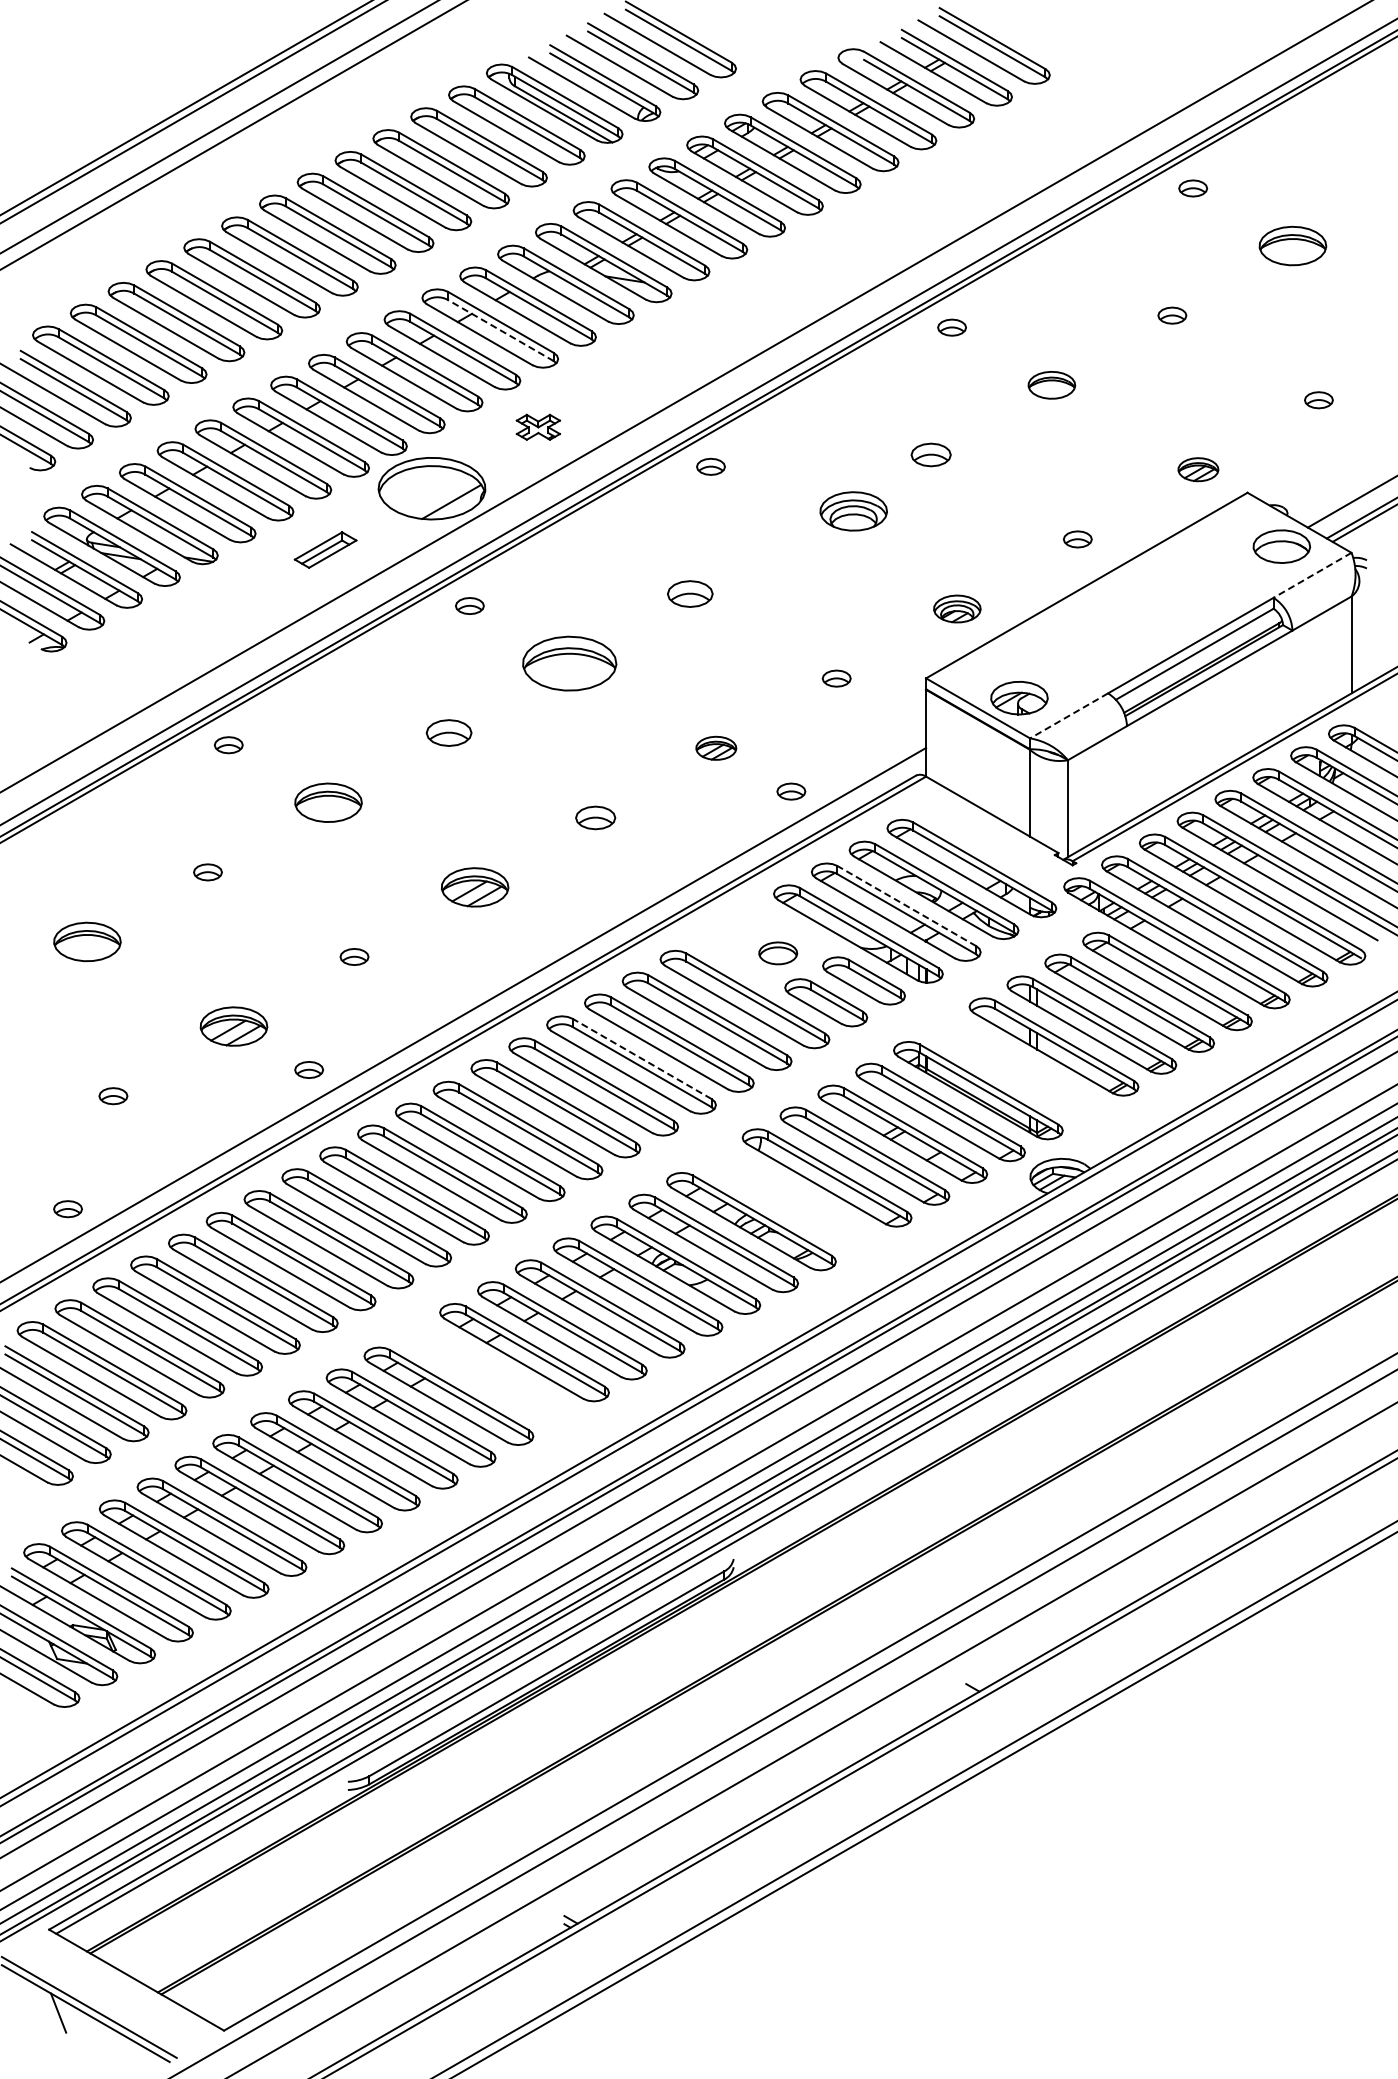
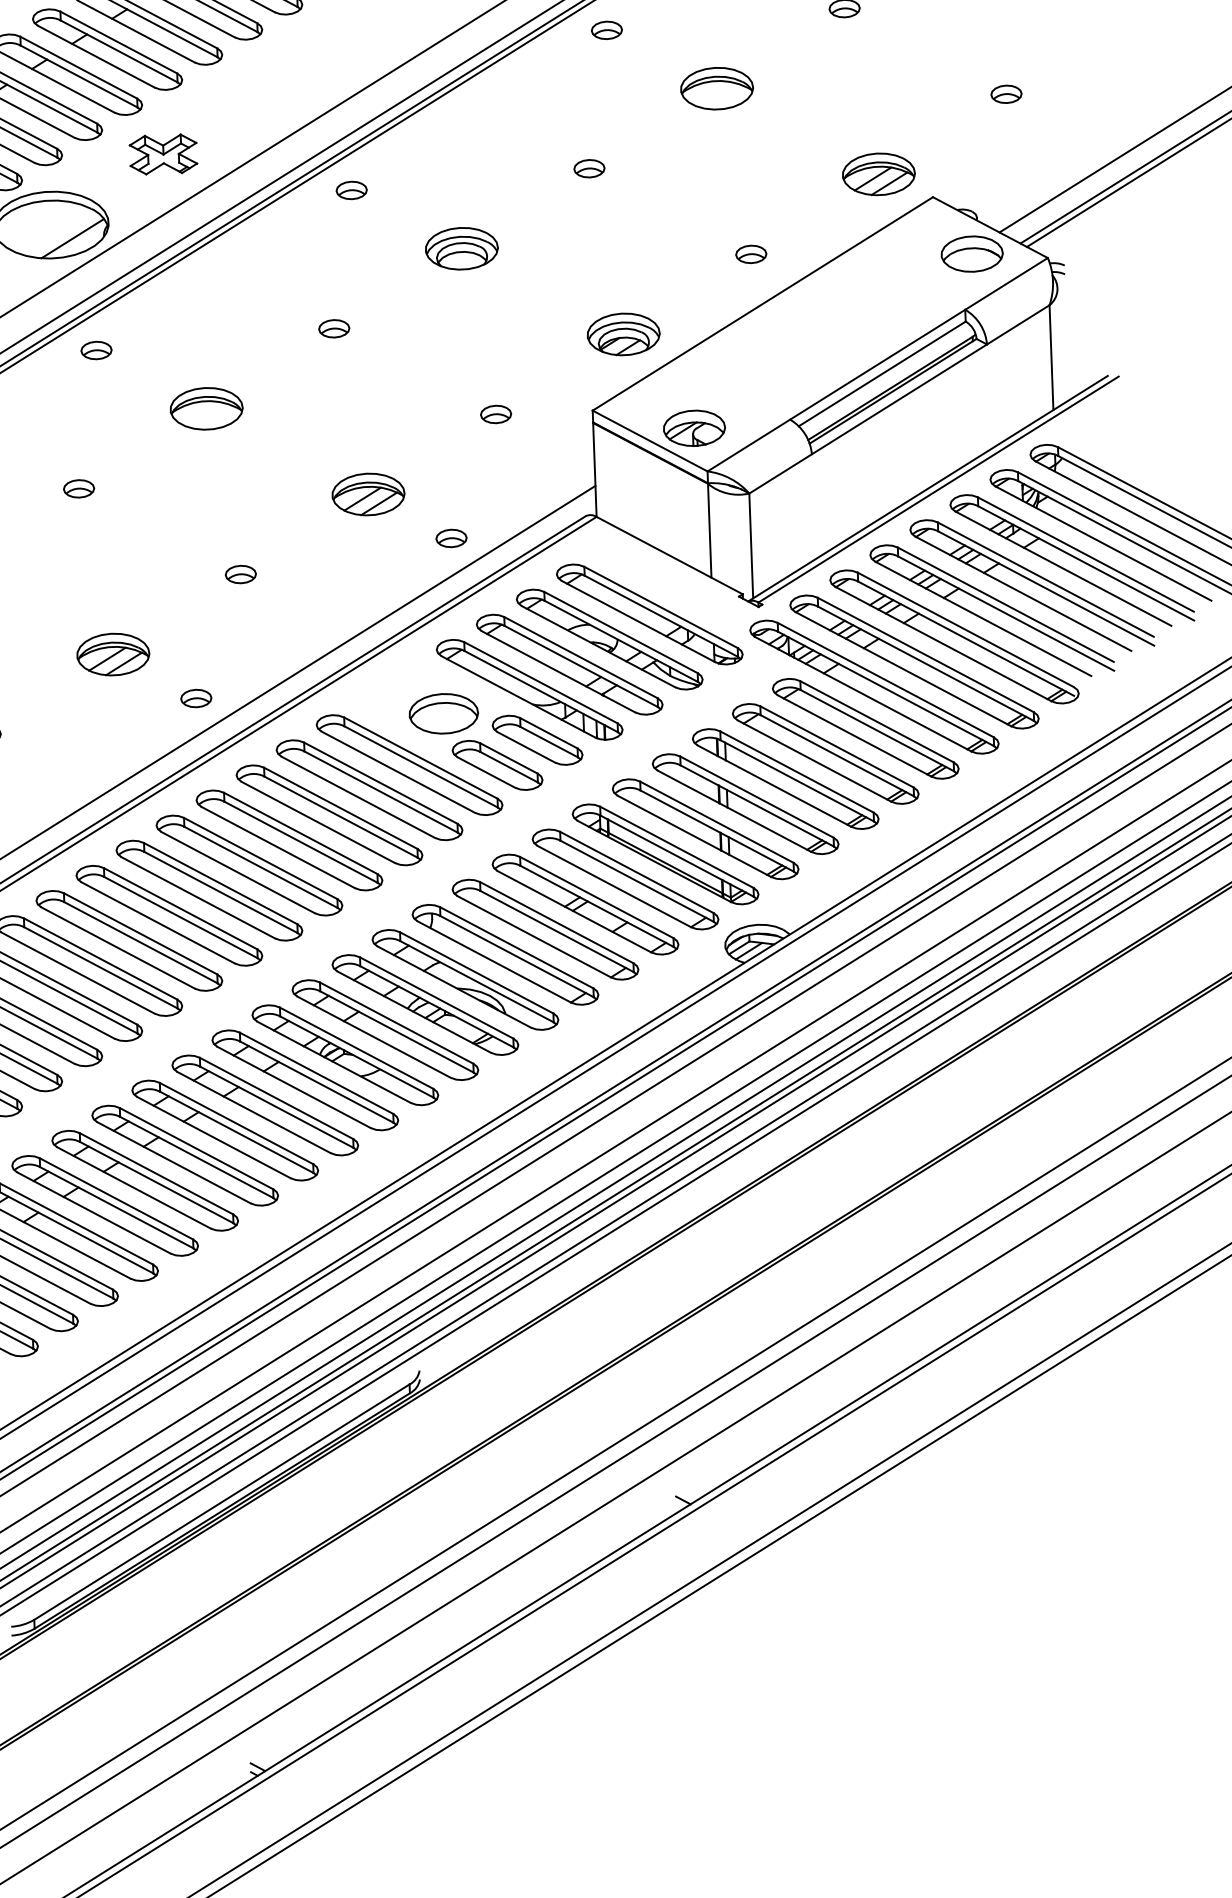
line: (500, 330) -> (118, 51), dashed -> solid
part: (1051, 385) -> (716, 88), size x1.43
part: (538, 427) -> (163, 154), size x1.43
part: (931, 454) -> (589, 168), size x0.71
part: (1198, 469) -> (879, 173), size x1.67
part: (853, 511) -> (461, 248), moved
line: (1312, 575) -> (1006, 284), dashed -> solid
part: (689, 593) -> (333, 328), size x0.62
part: (957, 608) -> (623, 333), size x1.43
part: (569, 663) -> (206, 408), size x0.71
line: (1068, 716) -> (748, 446), dashed -> solid
part: (448, 733) -> (78, 489), size x0.62
part: (716, 748) -> (368, 494), size x1.67
part: (595, 817) -> (240, 574), size x0.71
line: (906, 905) -> (580, 657), dashed -> solid
part: (550, 930) -> (196, 698), added
part: (777, 953) -> (442, 714), size x1.67
line: (641, 1058) -> (300, 832), dashed -> solid
part: (1015, 1068) -> (704, 828), added
part: (789, 1199) -> (465, 979), added
part: (486, 1374) -> (144, 1180), added

